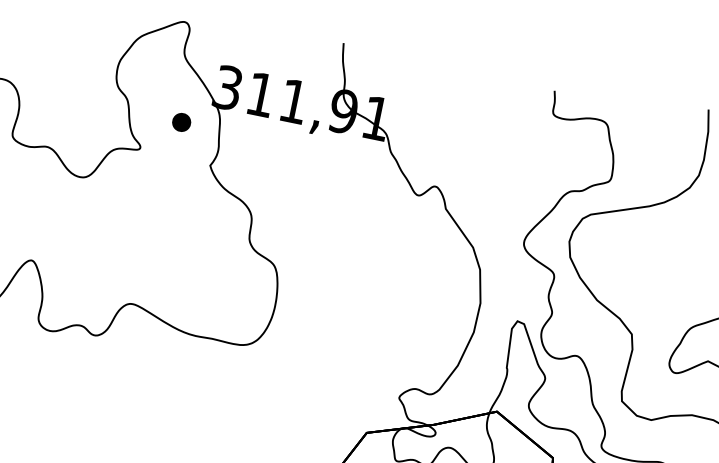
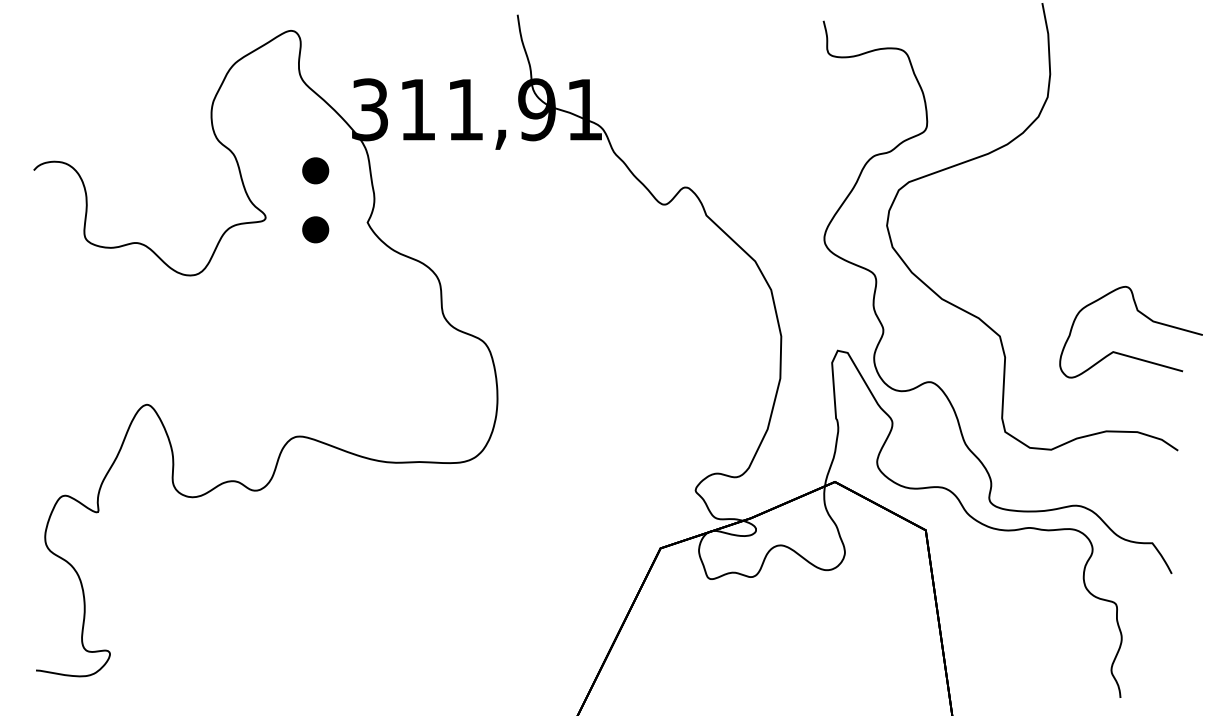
part: (173, 163) -> (315, 229), added

